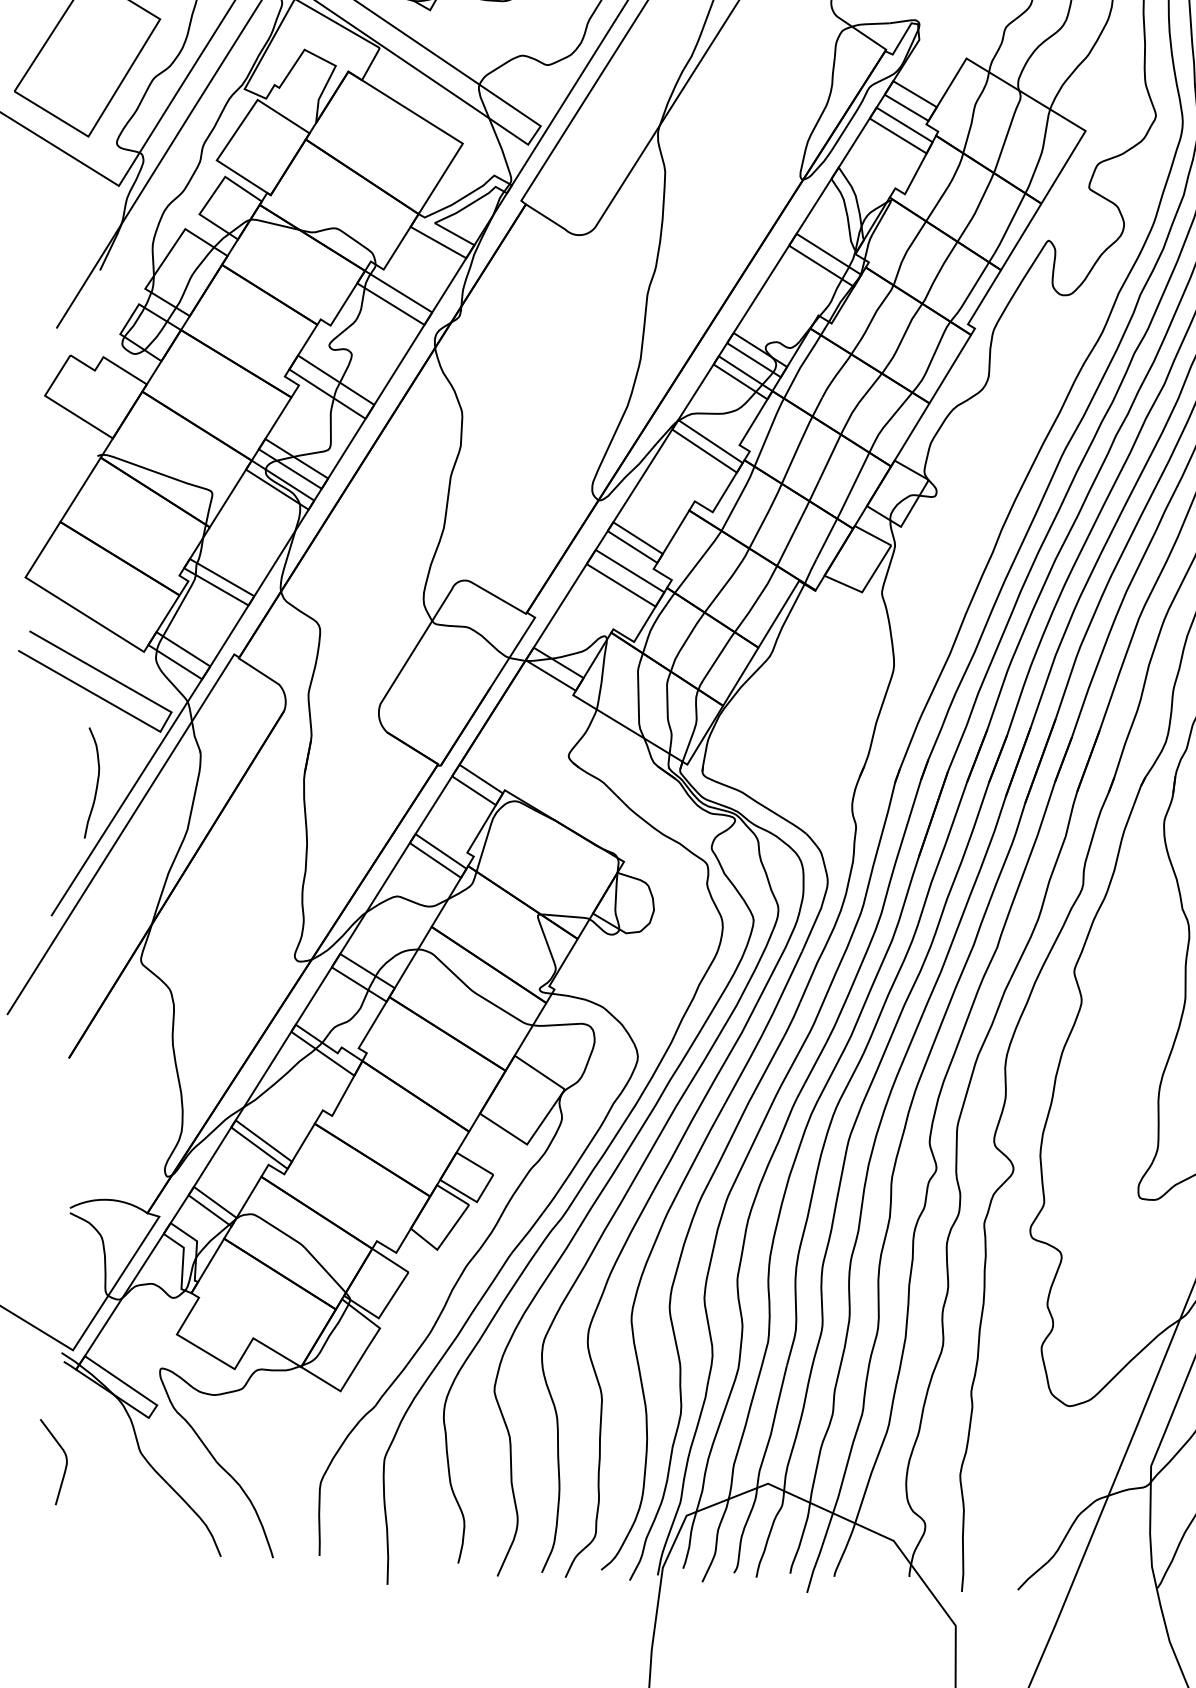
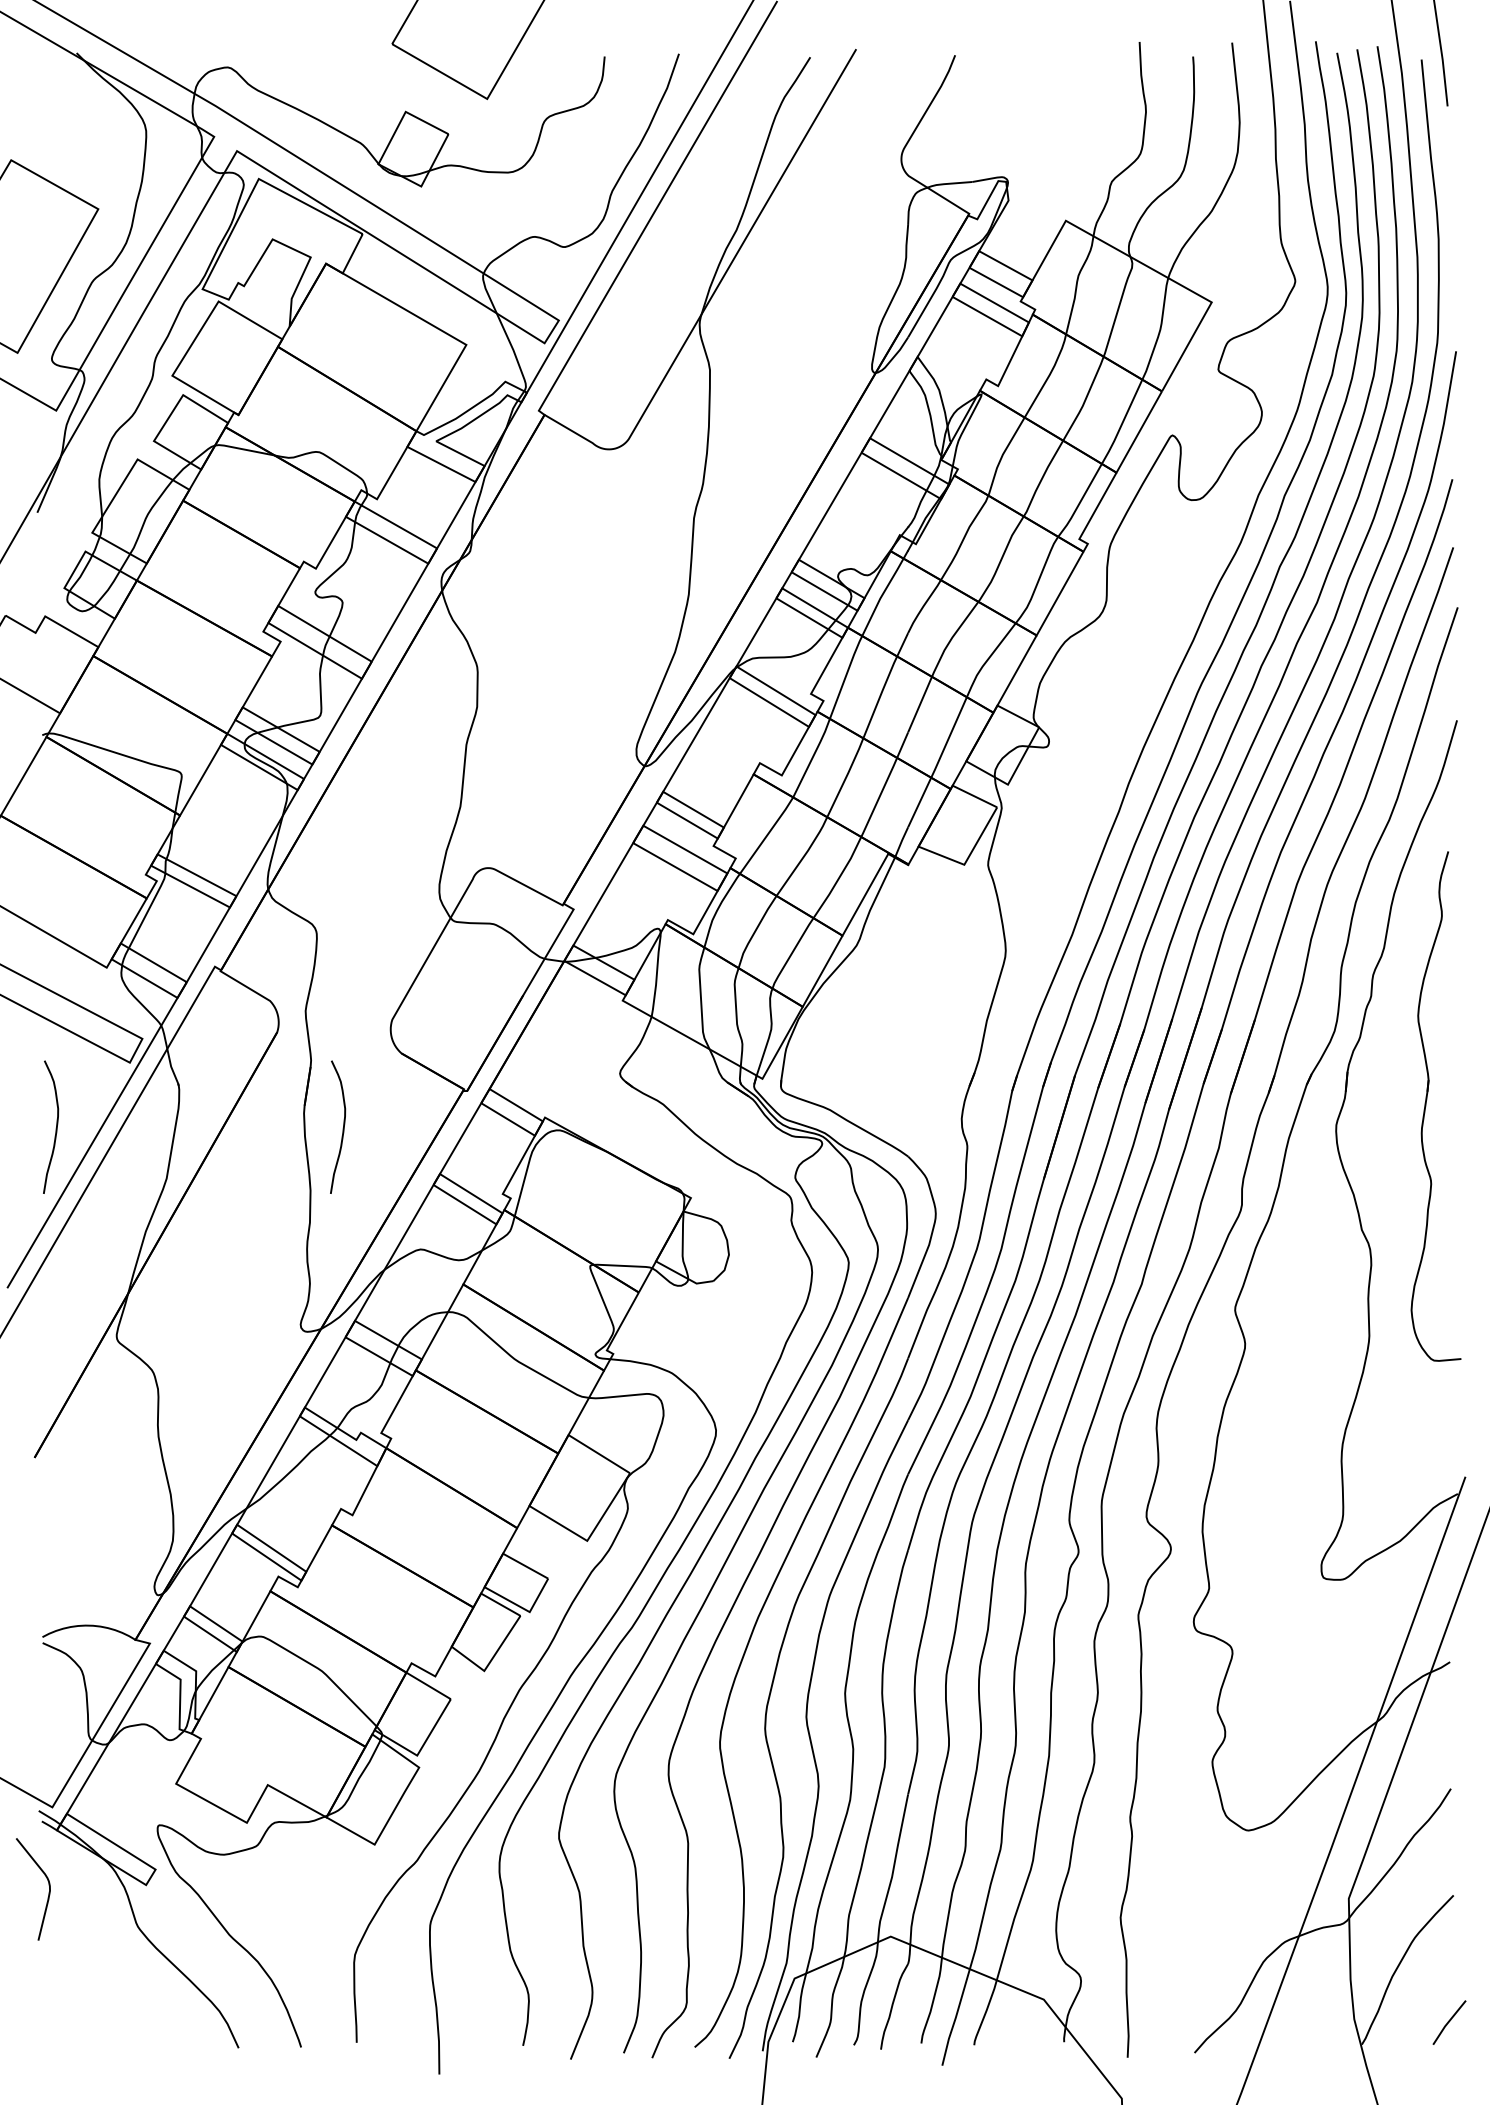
curve: (335, 793) -> (342, 1128), added
curve: (65, 1465) -> (48, 1892), moved

